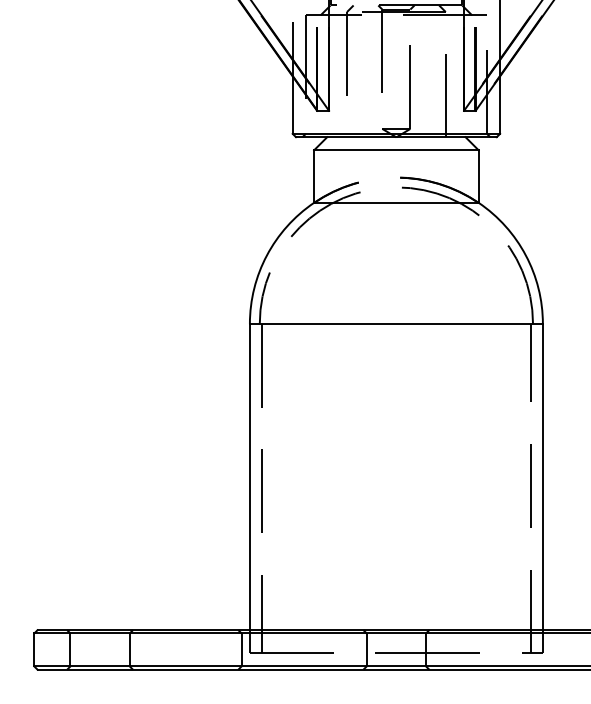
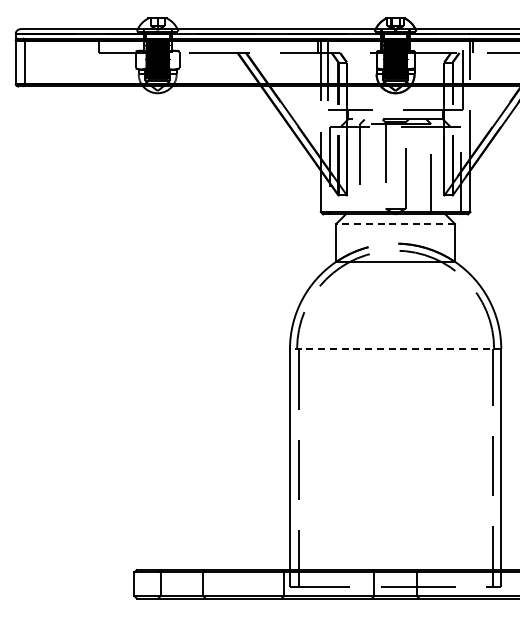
line: (396, 149) -> (395, 223), solid -> dashed
line: (396, 324) -> (395, 349), solid -> dashed

